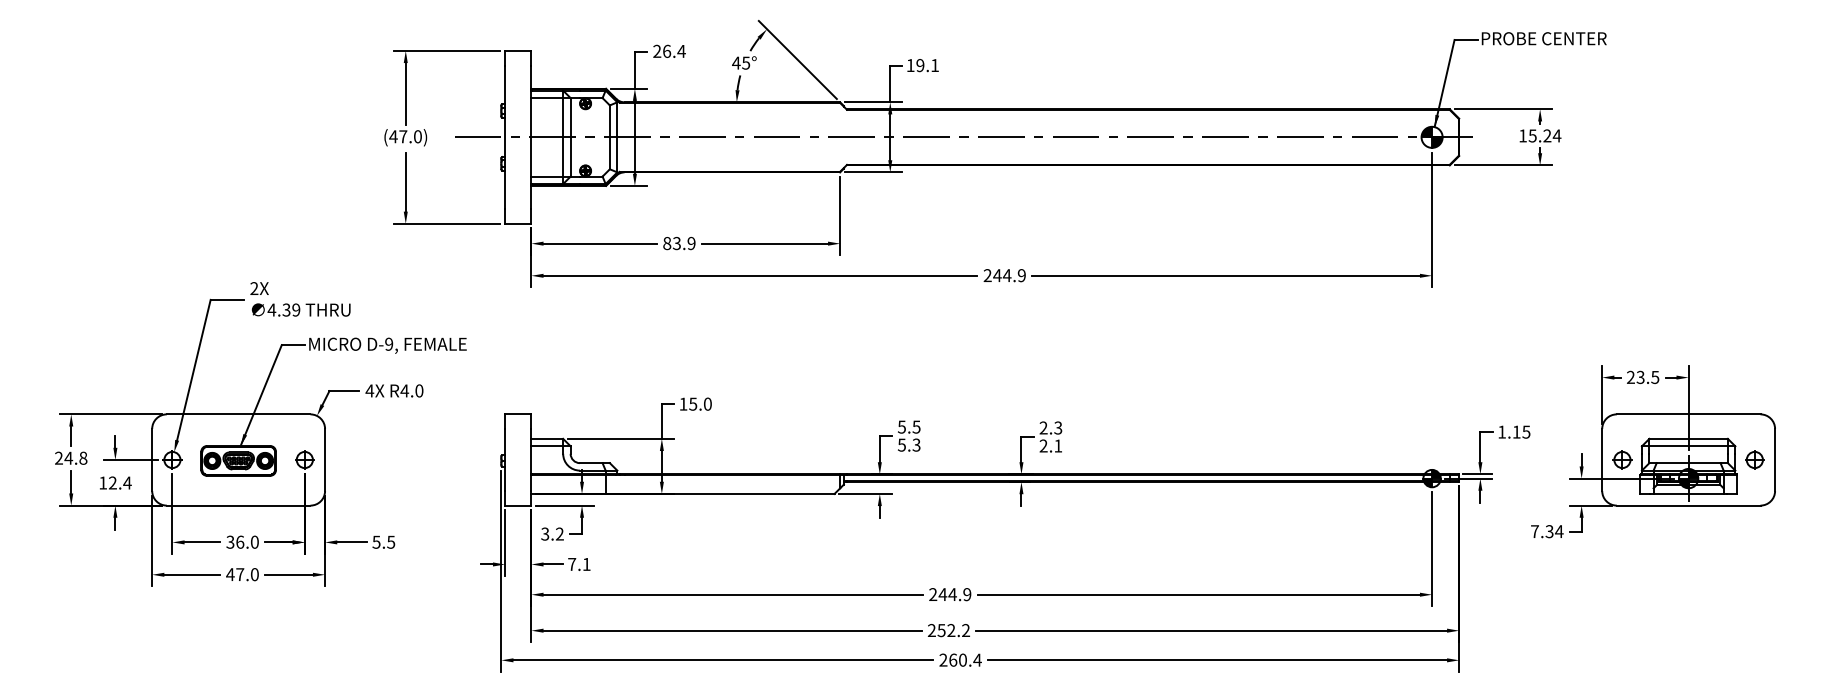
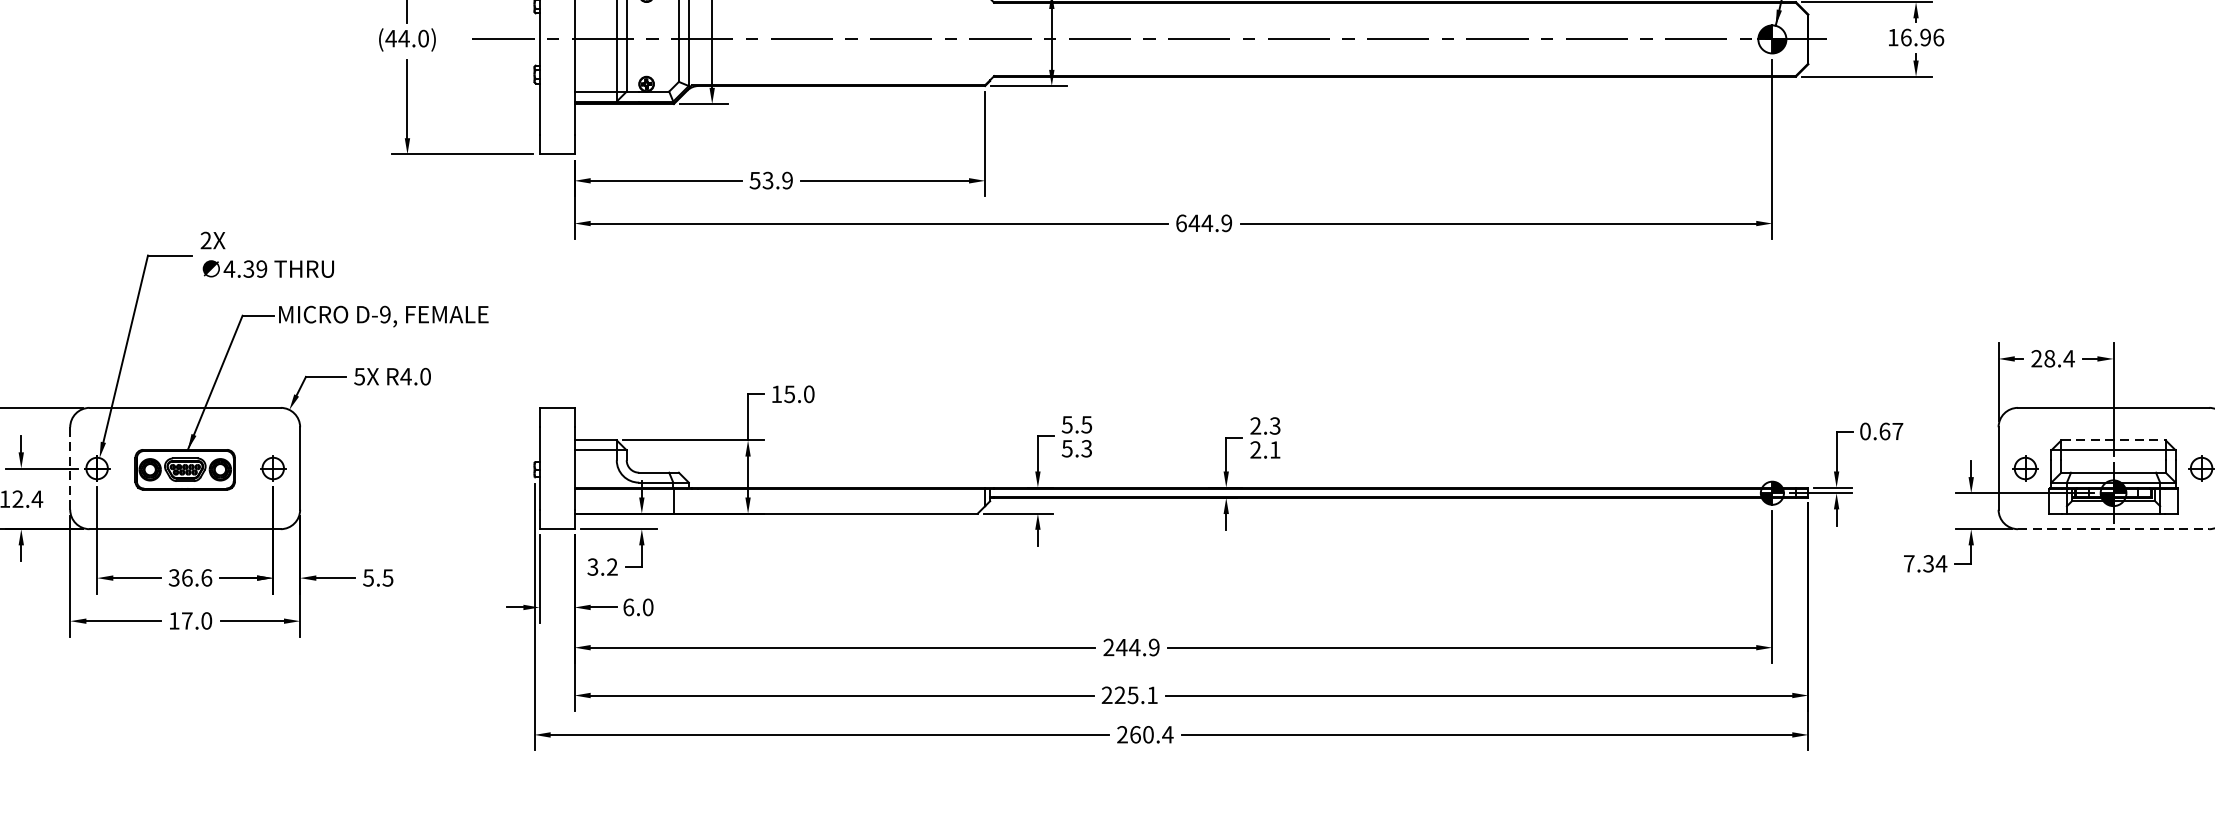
text: (1544, 135) -> (1921, 36), 15.24 -> 16.96
text: (402, 136) -> (403, 38), (47.0) -> (44.0)
text: (667, 243) -> (755, 180), 83.9 -> 53.9
text: (987, 275) -> (1181, 223), 244.9 -> 644.9
text: (1647, 377) -> (2058, 358), 23.5 -> 28.4
text: (369, 390) -> (359, 376), 4X -> 5X
text: (1514, 431) -> (1881, 430), 1.15 -> 0.67
line: (1689, 438) -> (2114, 439), solid -> dashed
line: (152, 460) -> (70, 469), solid -> dashed
line: (1688, 505) -> (2113, 529), solid -> dashed
text: (254, 541) -> (206, 576), 36.0 -> 36.6
text: (579, 563) -> (638, 606), 7.1 -> 6.0
text: (230, 574) -> (174, 620), 47.0 -> 17.0
text: (953, 630) -> (1135, 695), 252.2 -> 225.1

